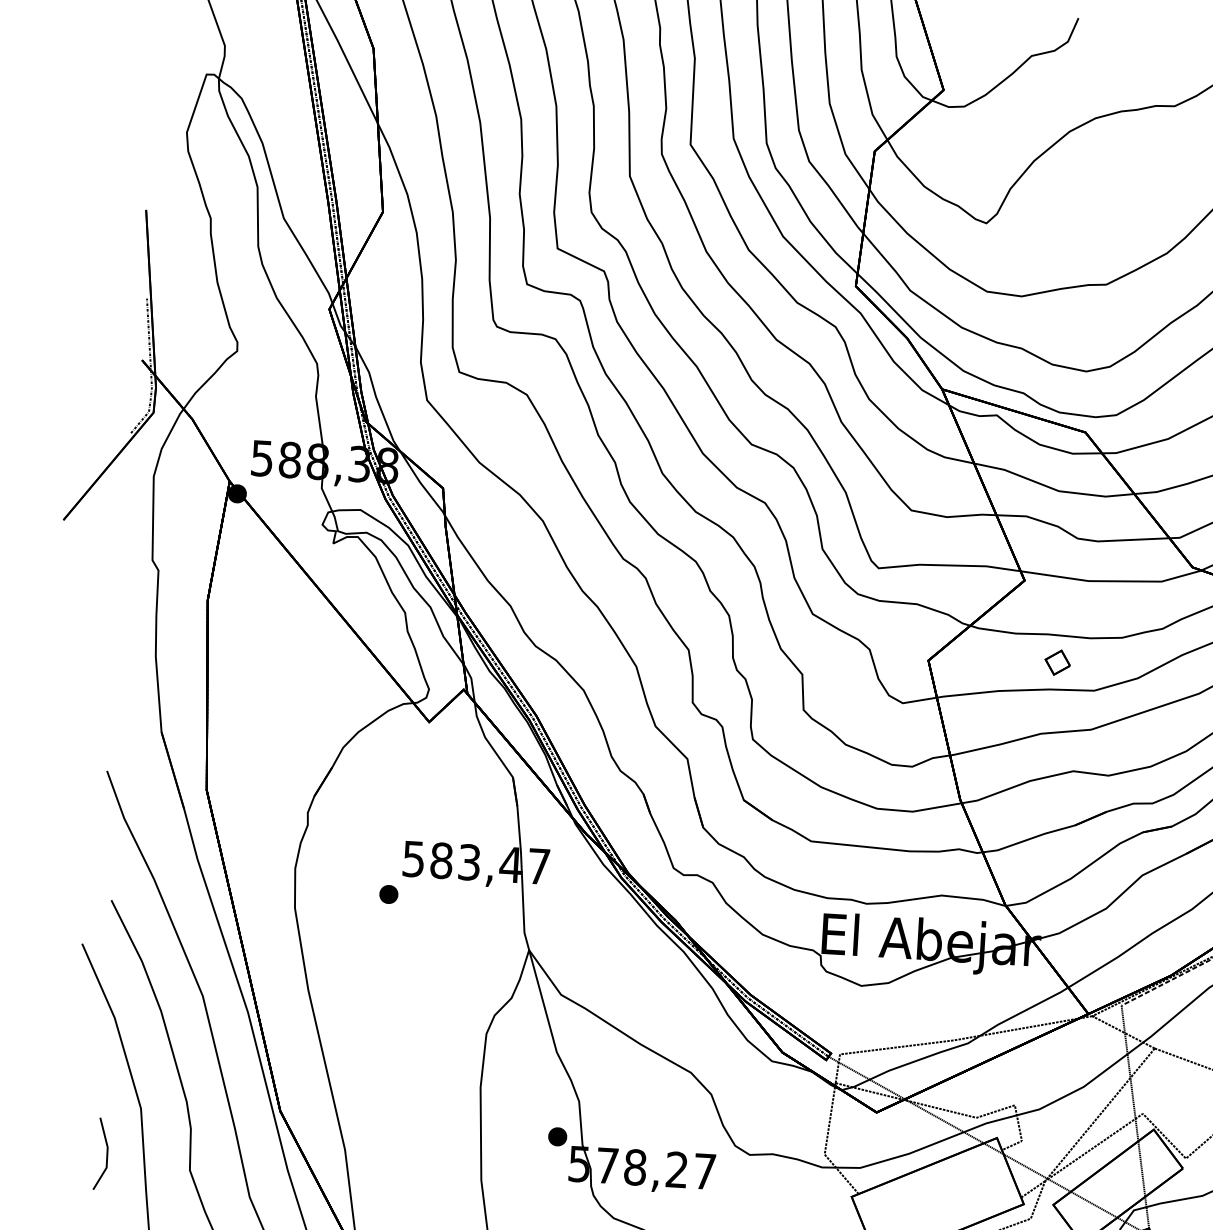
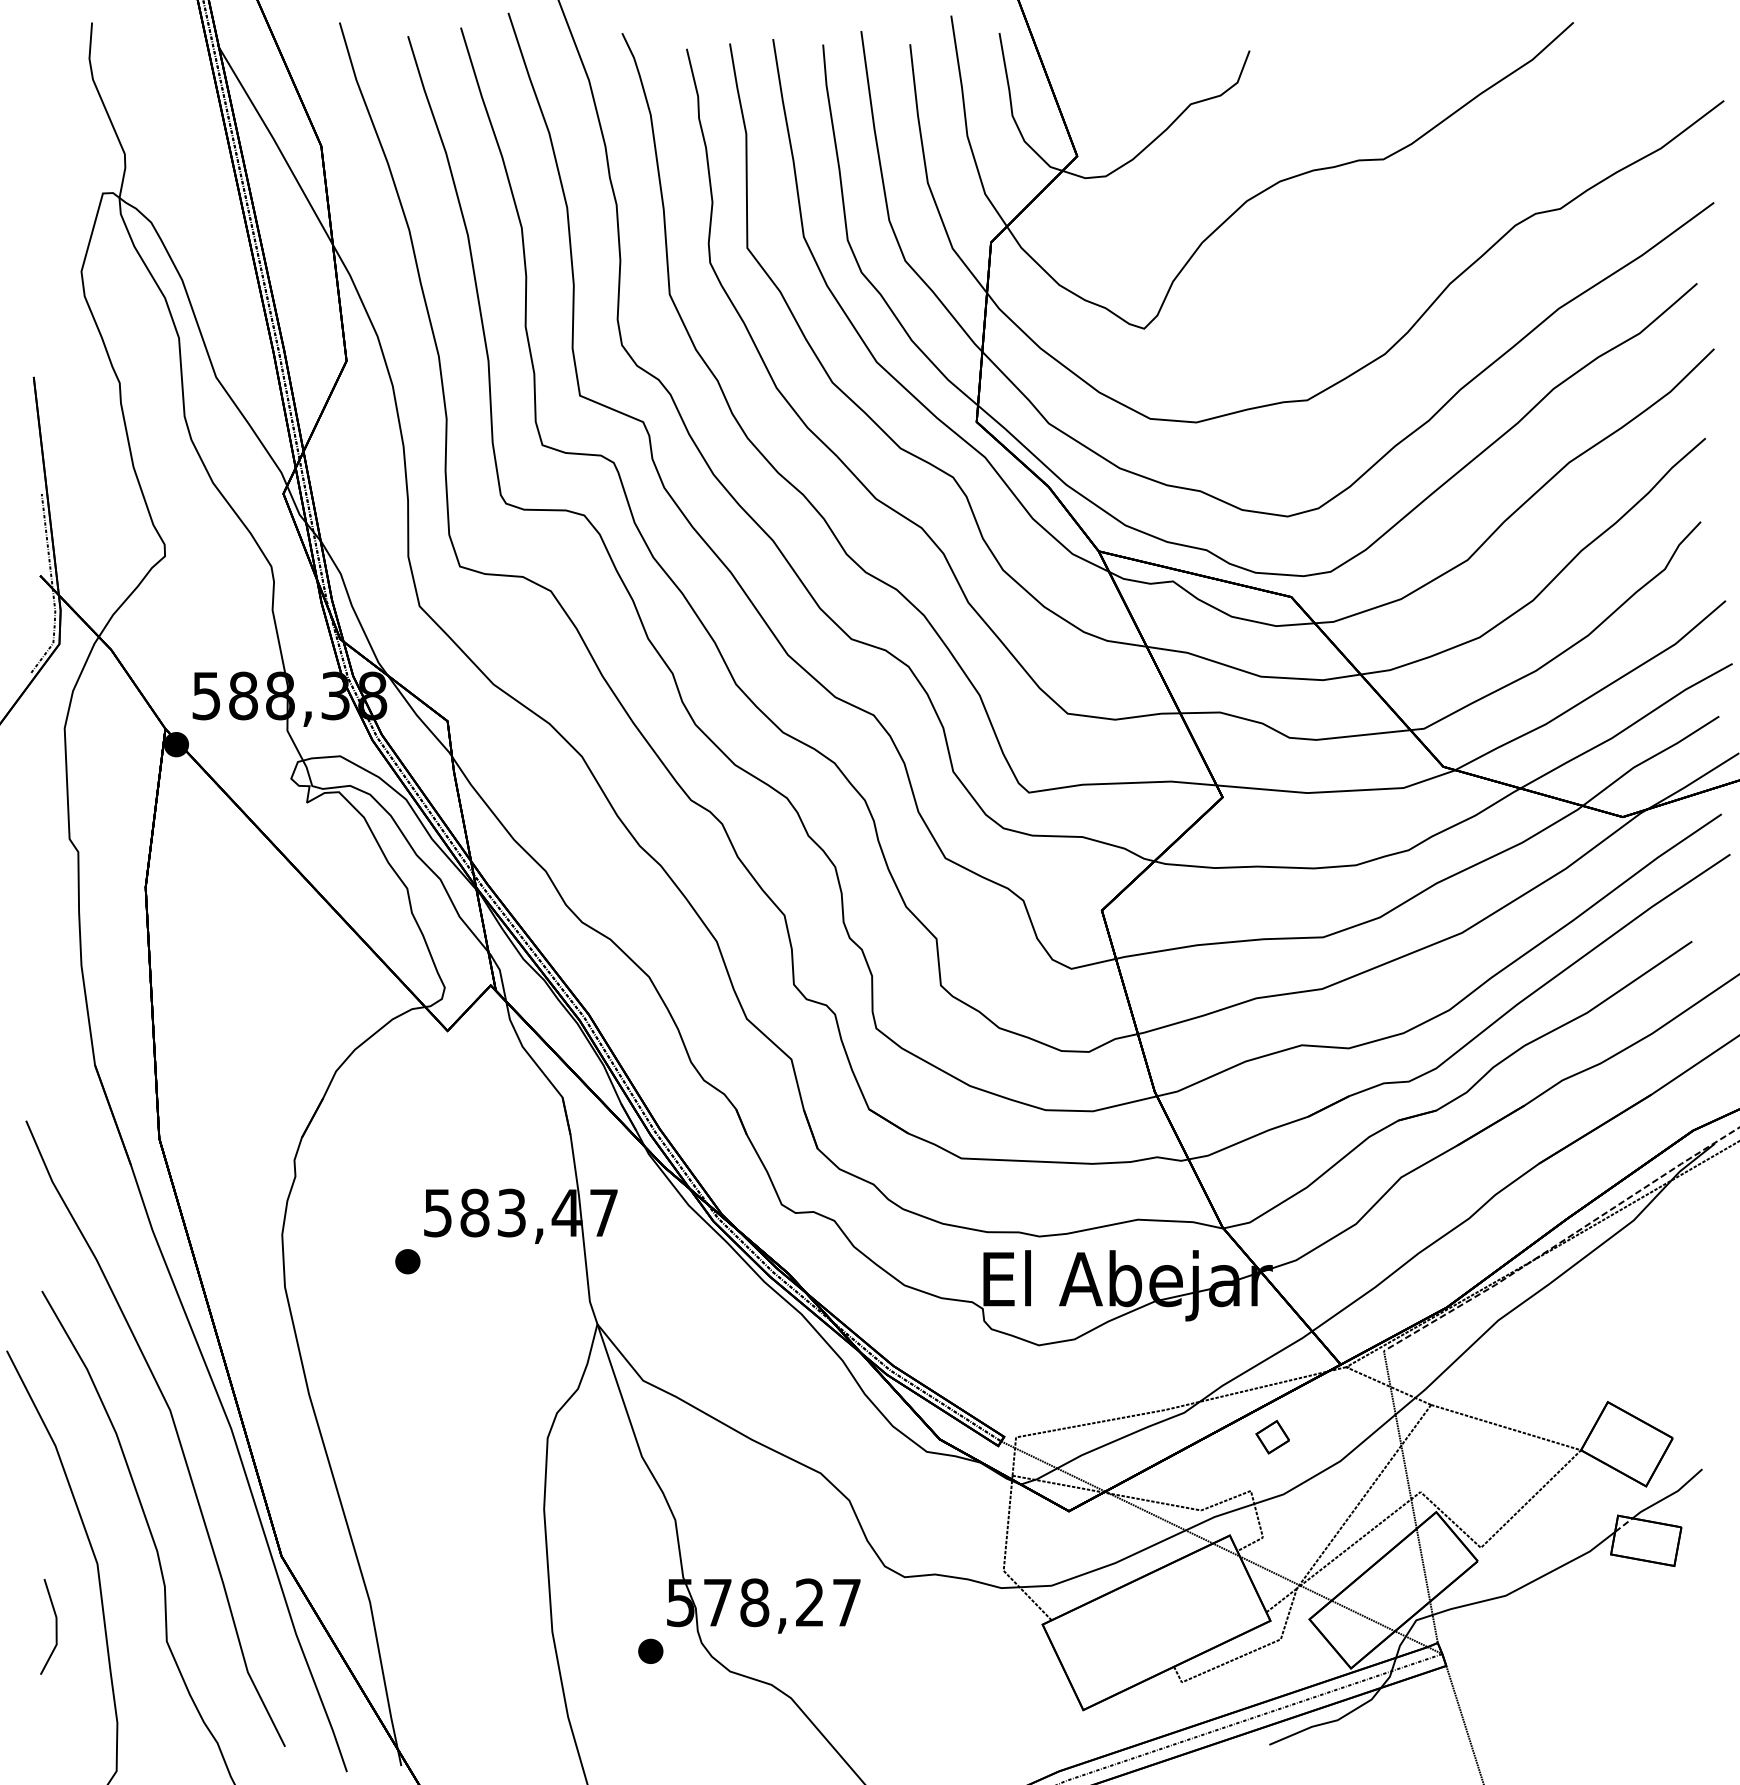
part: (1057, 662) -> (1272, 1437), moved
part: (557, 1136) -> (650, 1650), moved

